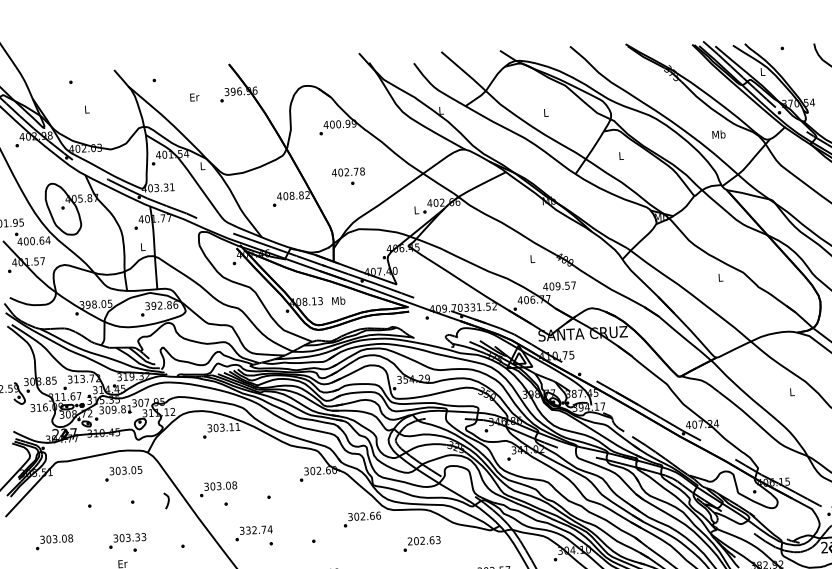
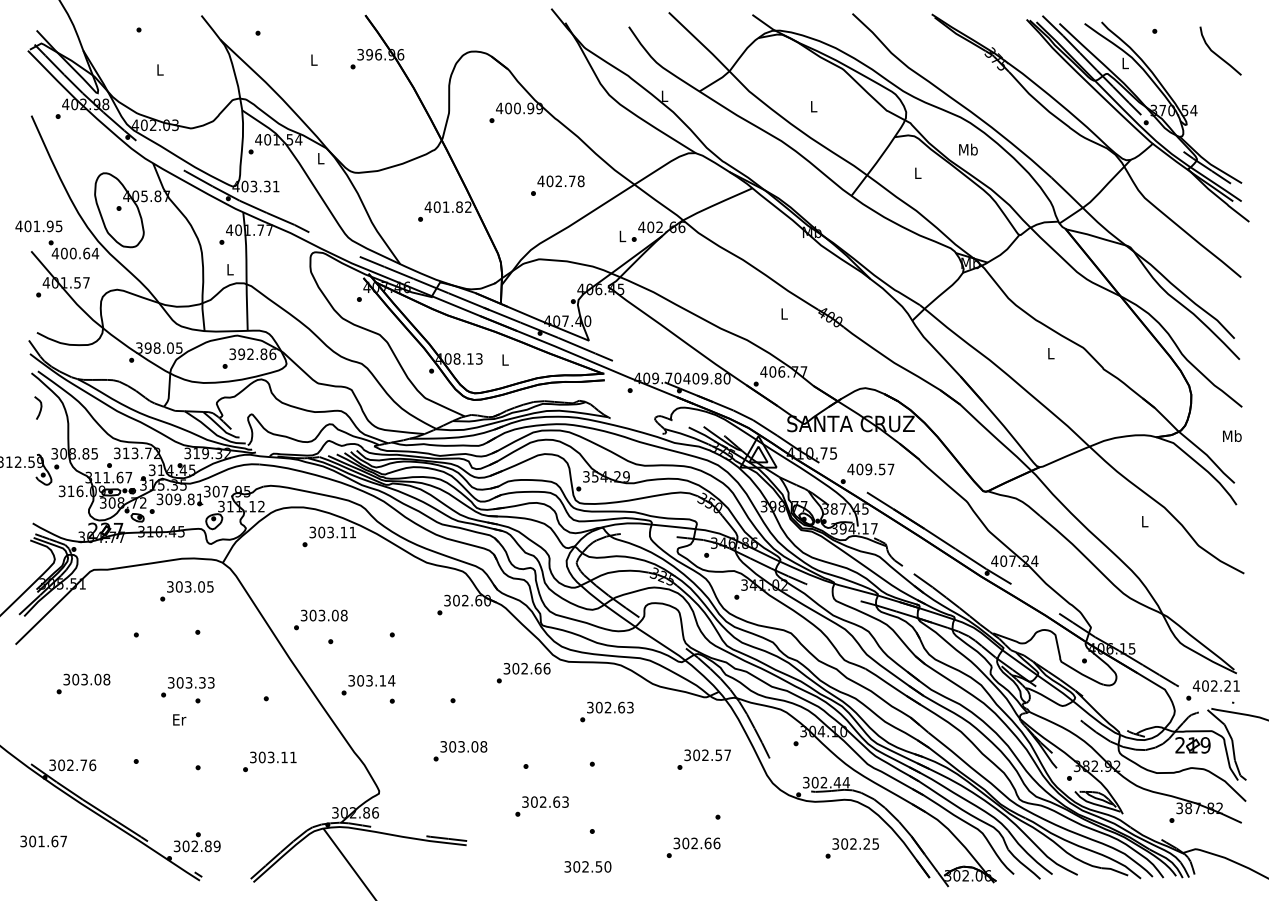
text: (194, 96) -> (314, 59), Er -> L
text: (718, 134) -> (968, 149), moved
text: (348, 172) -> (560, 181), moved
text: (291, 195) -> (445, 206), 408.82 -> 401.82
text: (559, 286) -> (870, 469), moved
text: (338, 300) -> (504, 359), Mb -> L
text: (480, 306) -> (706, 378), 331.52 -> 409.80
curve: (168, 500) -> (40, 407), moved
text: (256, 529) -> (371, 680), 332.74 -> 303.14
text: (410, 541) -> (590, 707), 202.63 -> 302.63

